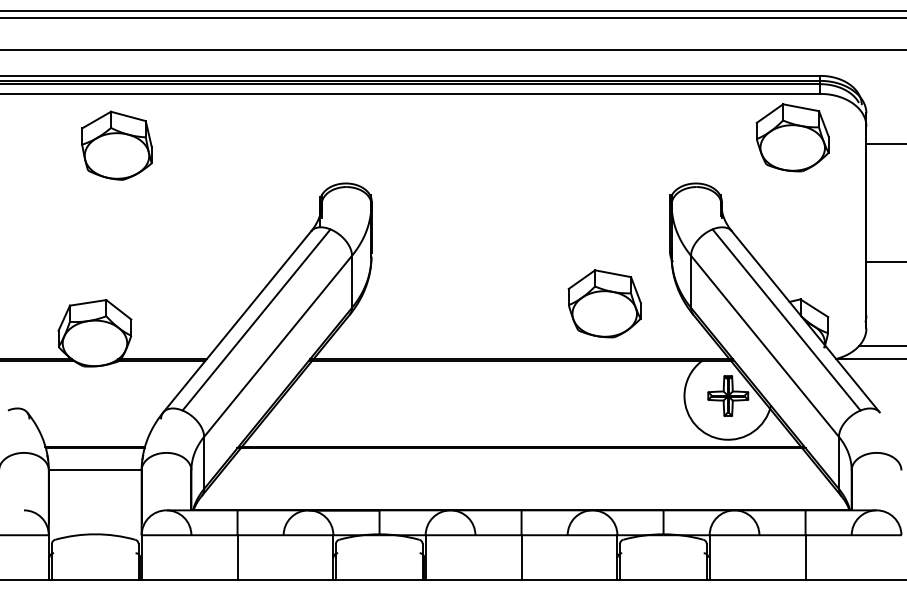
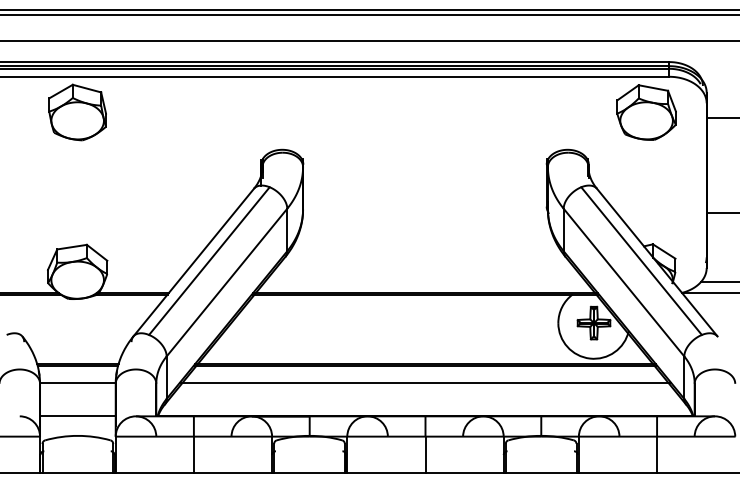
part: (116, 145) -> (77, 112), moved
part: (604, 303) -> (493, 247), removed
line: (521, 469) -> (425, 383), added
line: (94, 509) -> (77, 415), added

